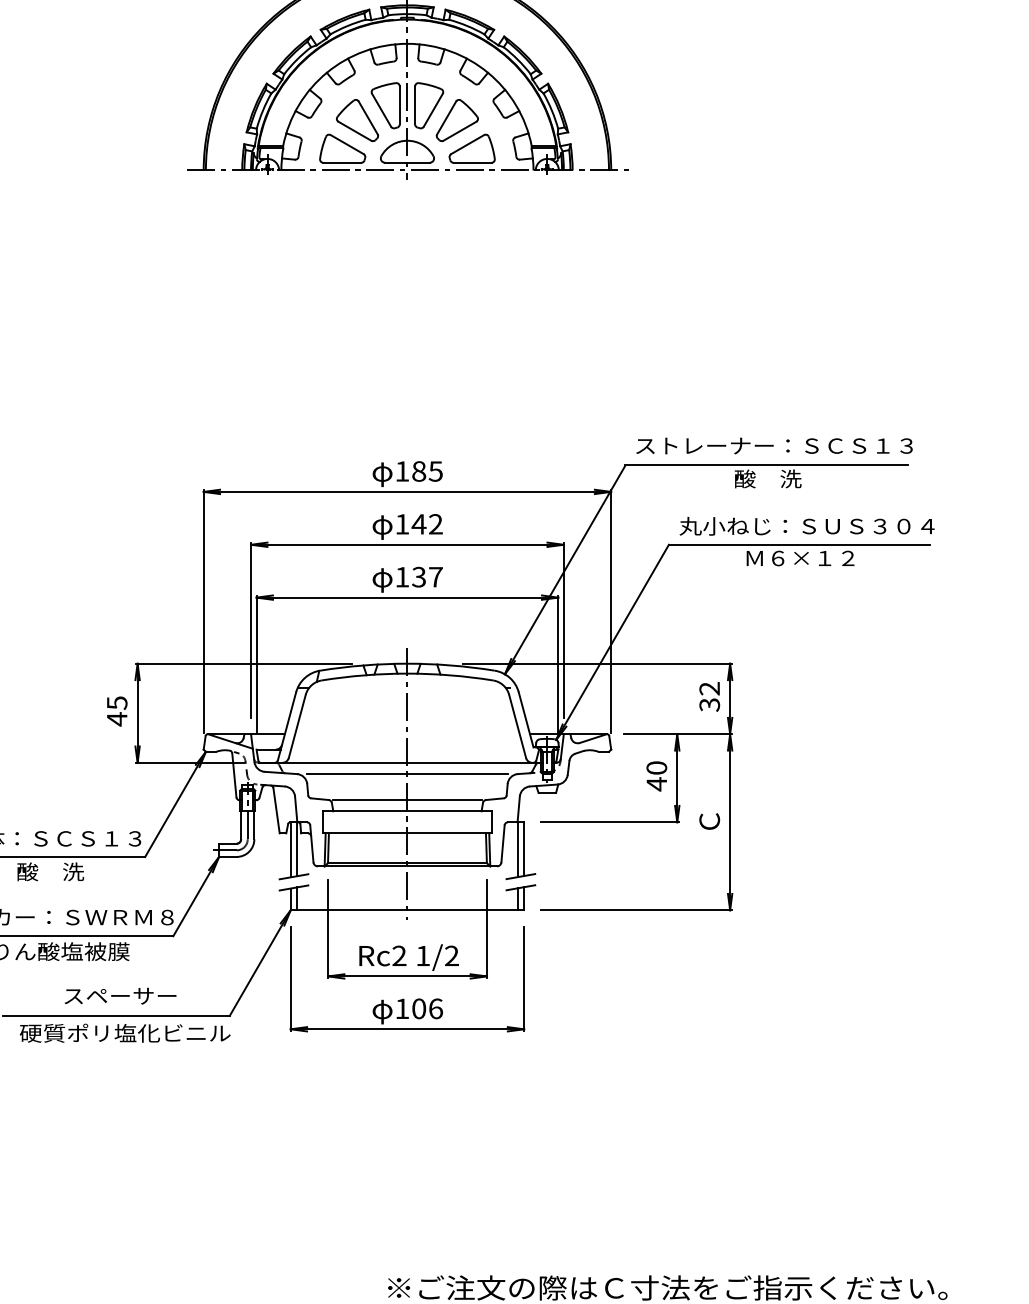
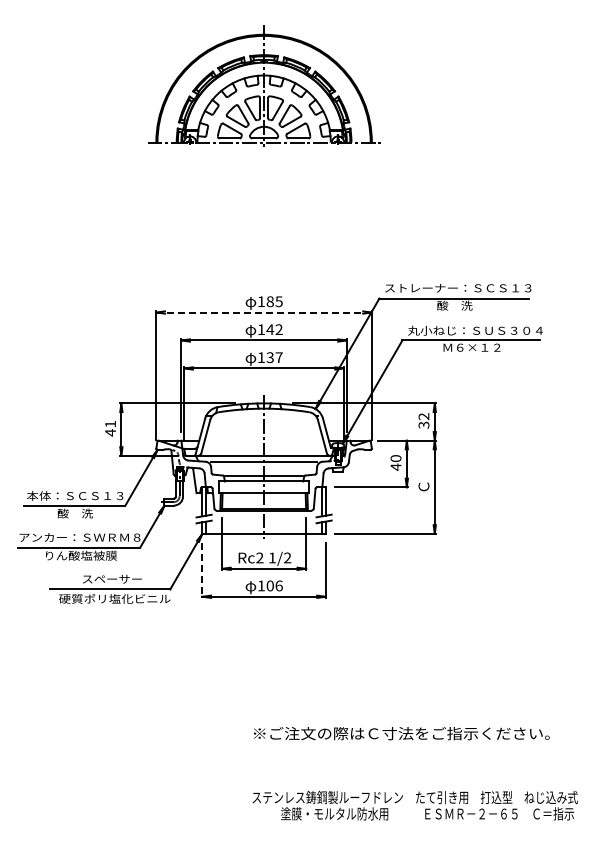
line: (408, 491) -> (264, 312), solid -> dashed
text: (117, 701) -> (110, 423), 45 -> 41
line: (290, 979) -> (202, 570), solid -> dashed

